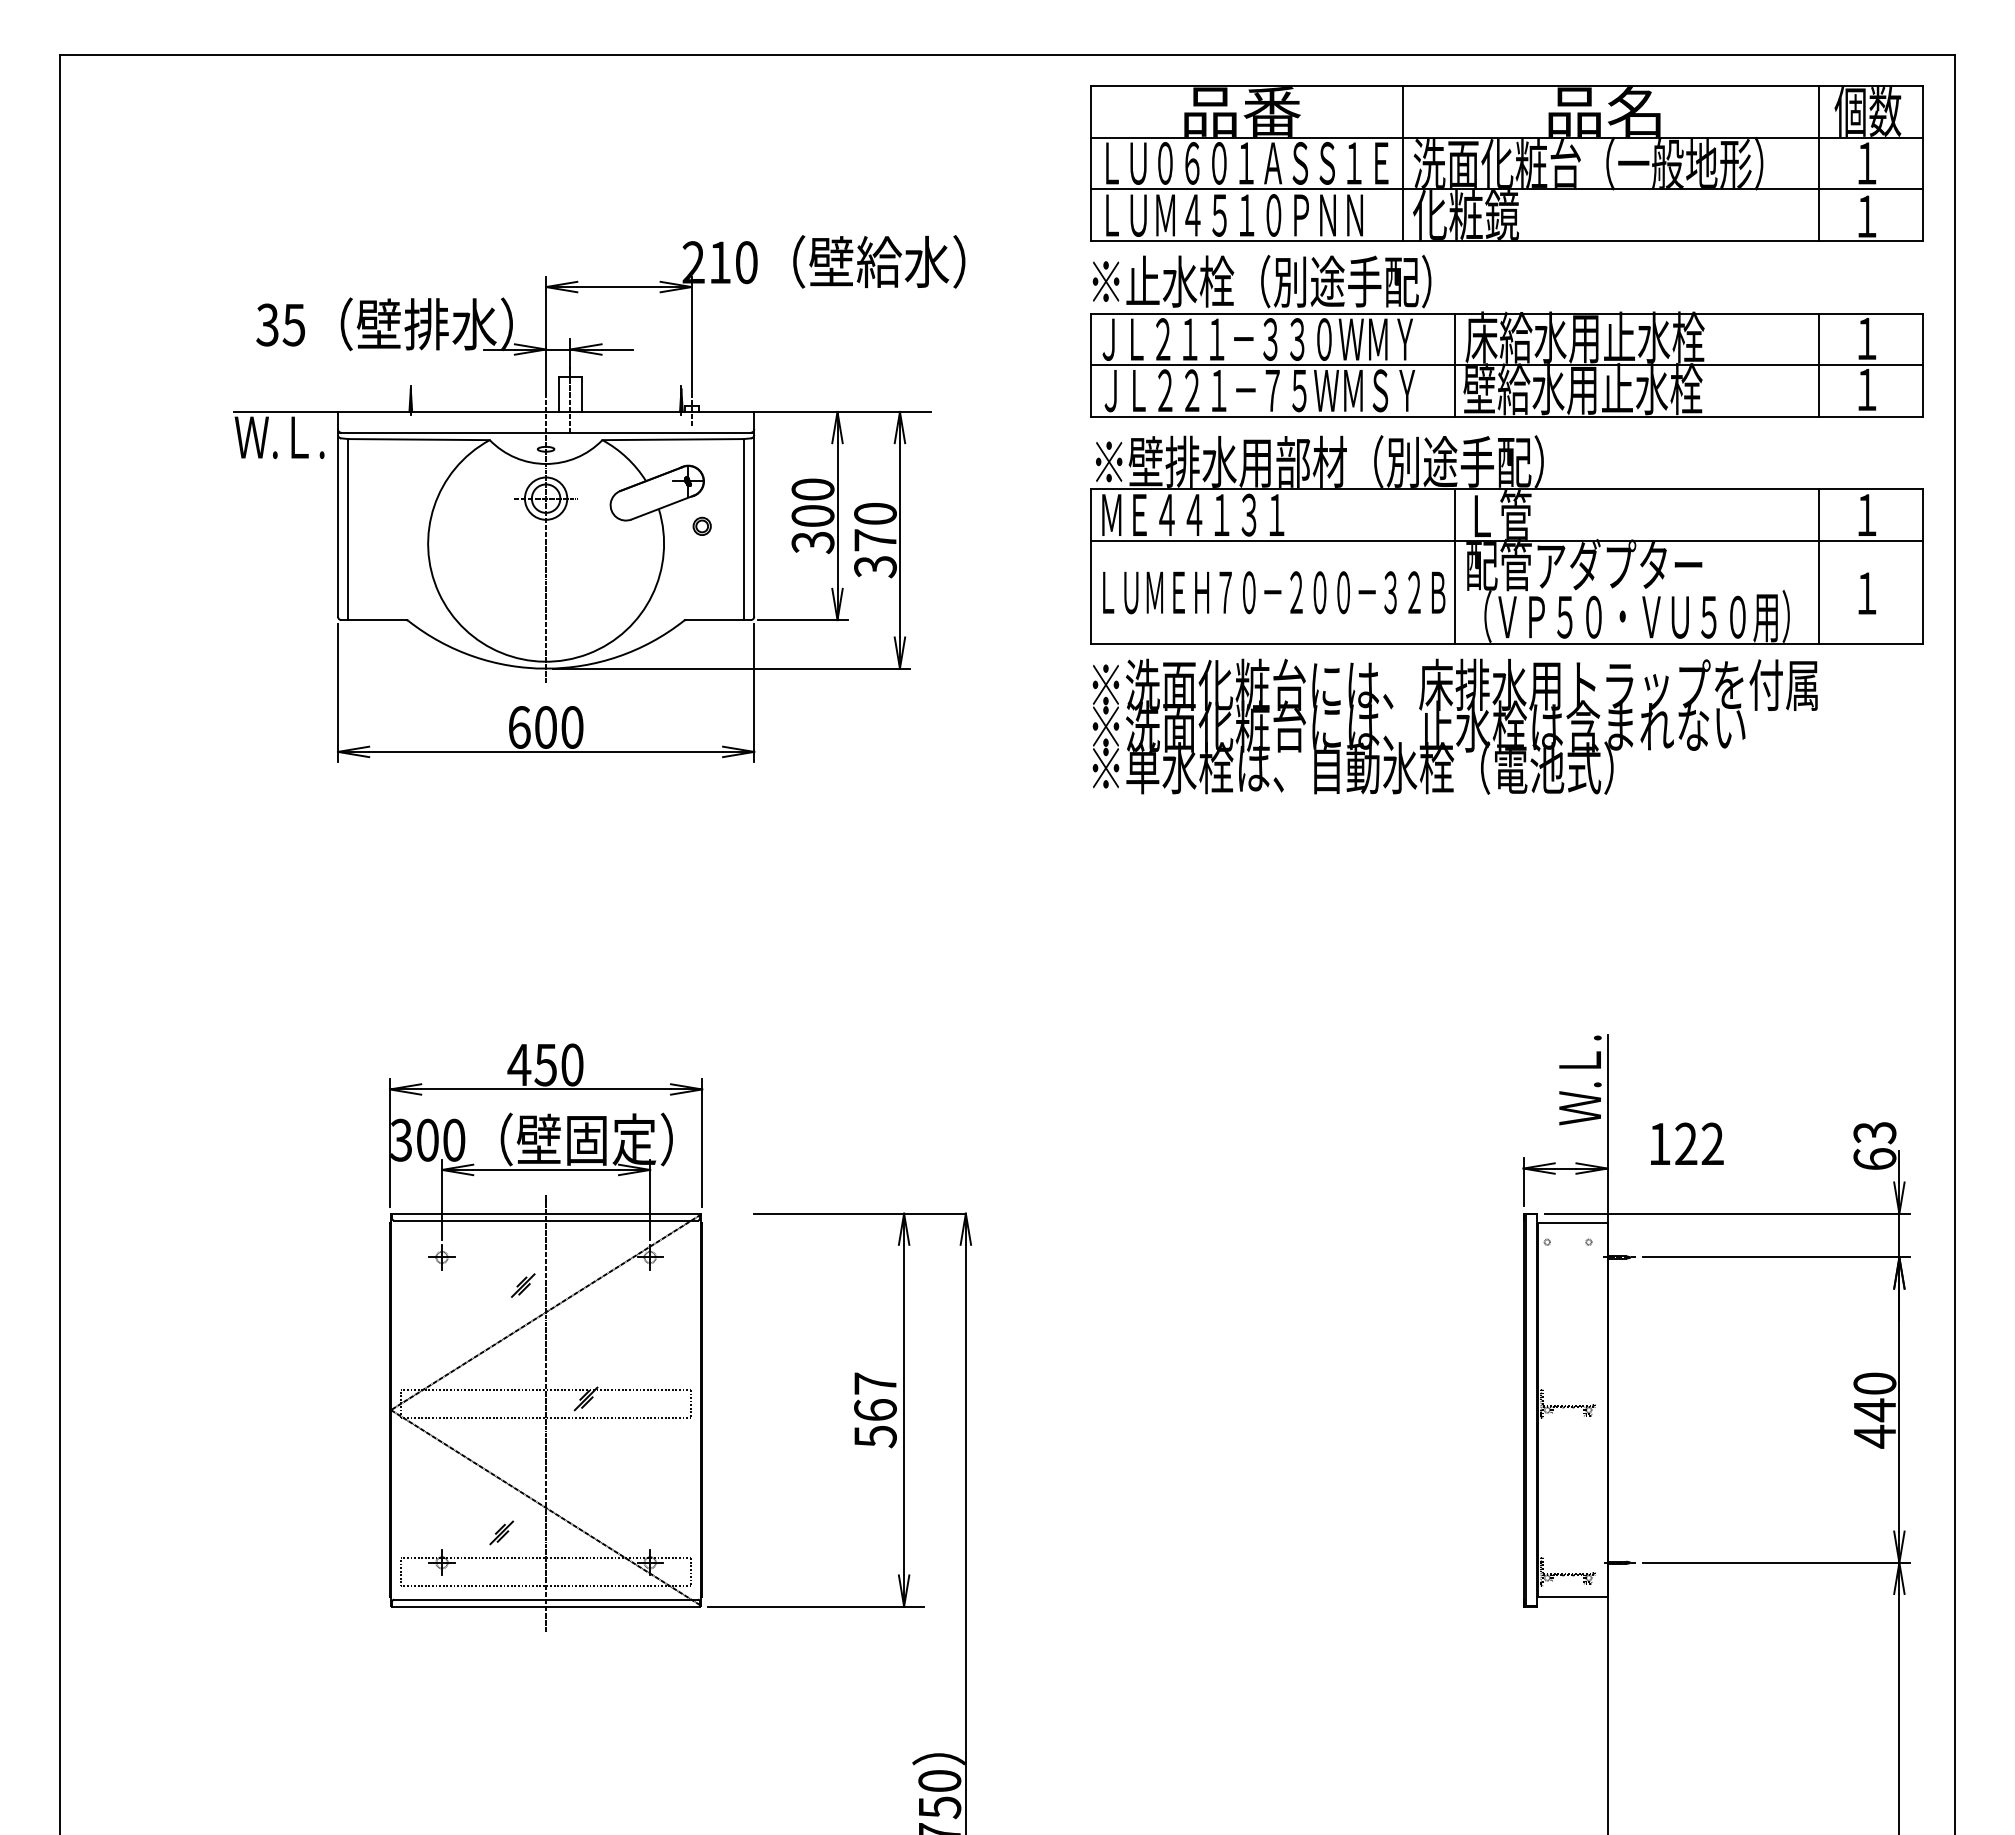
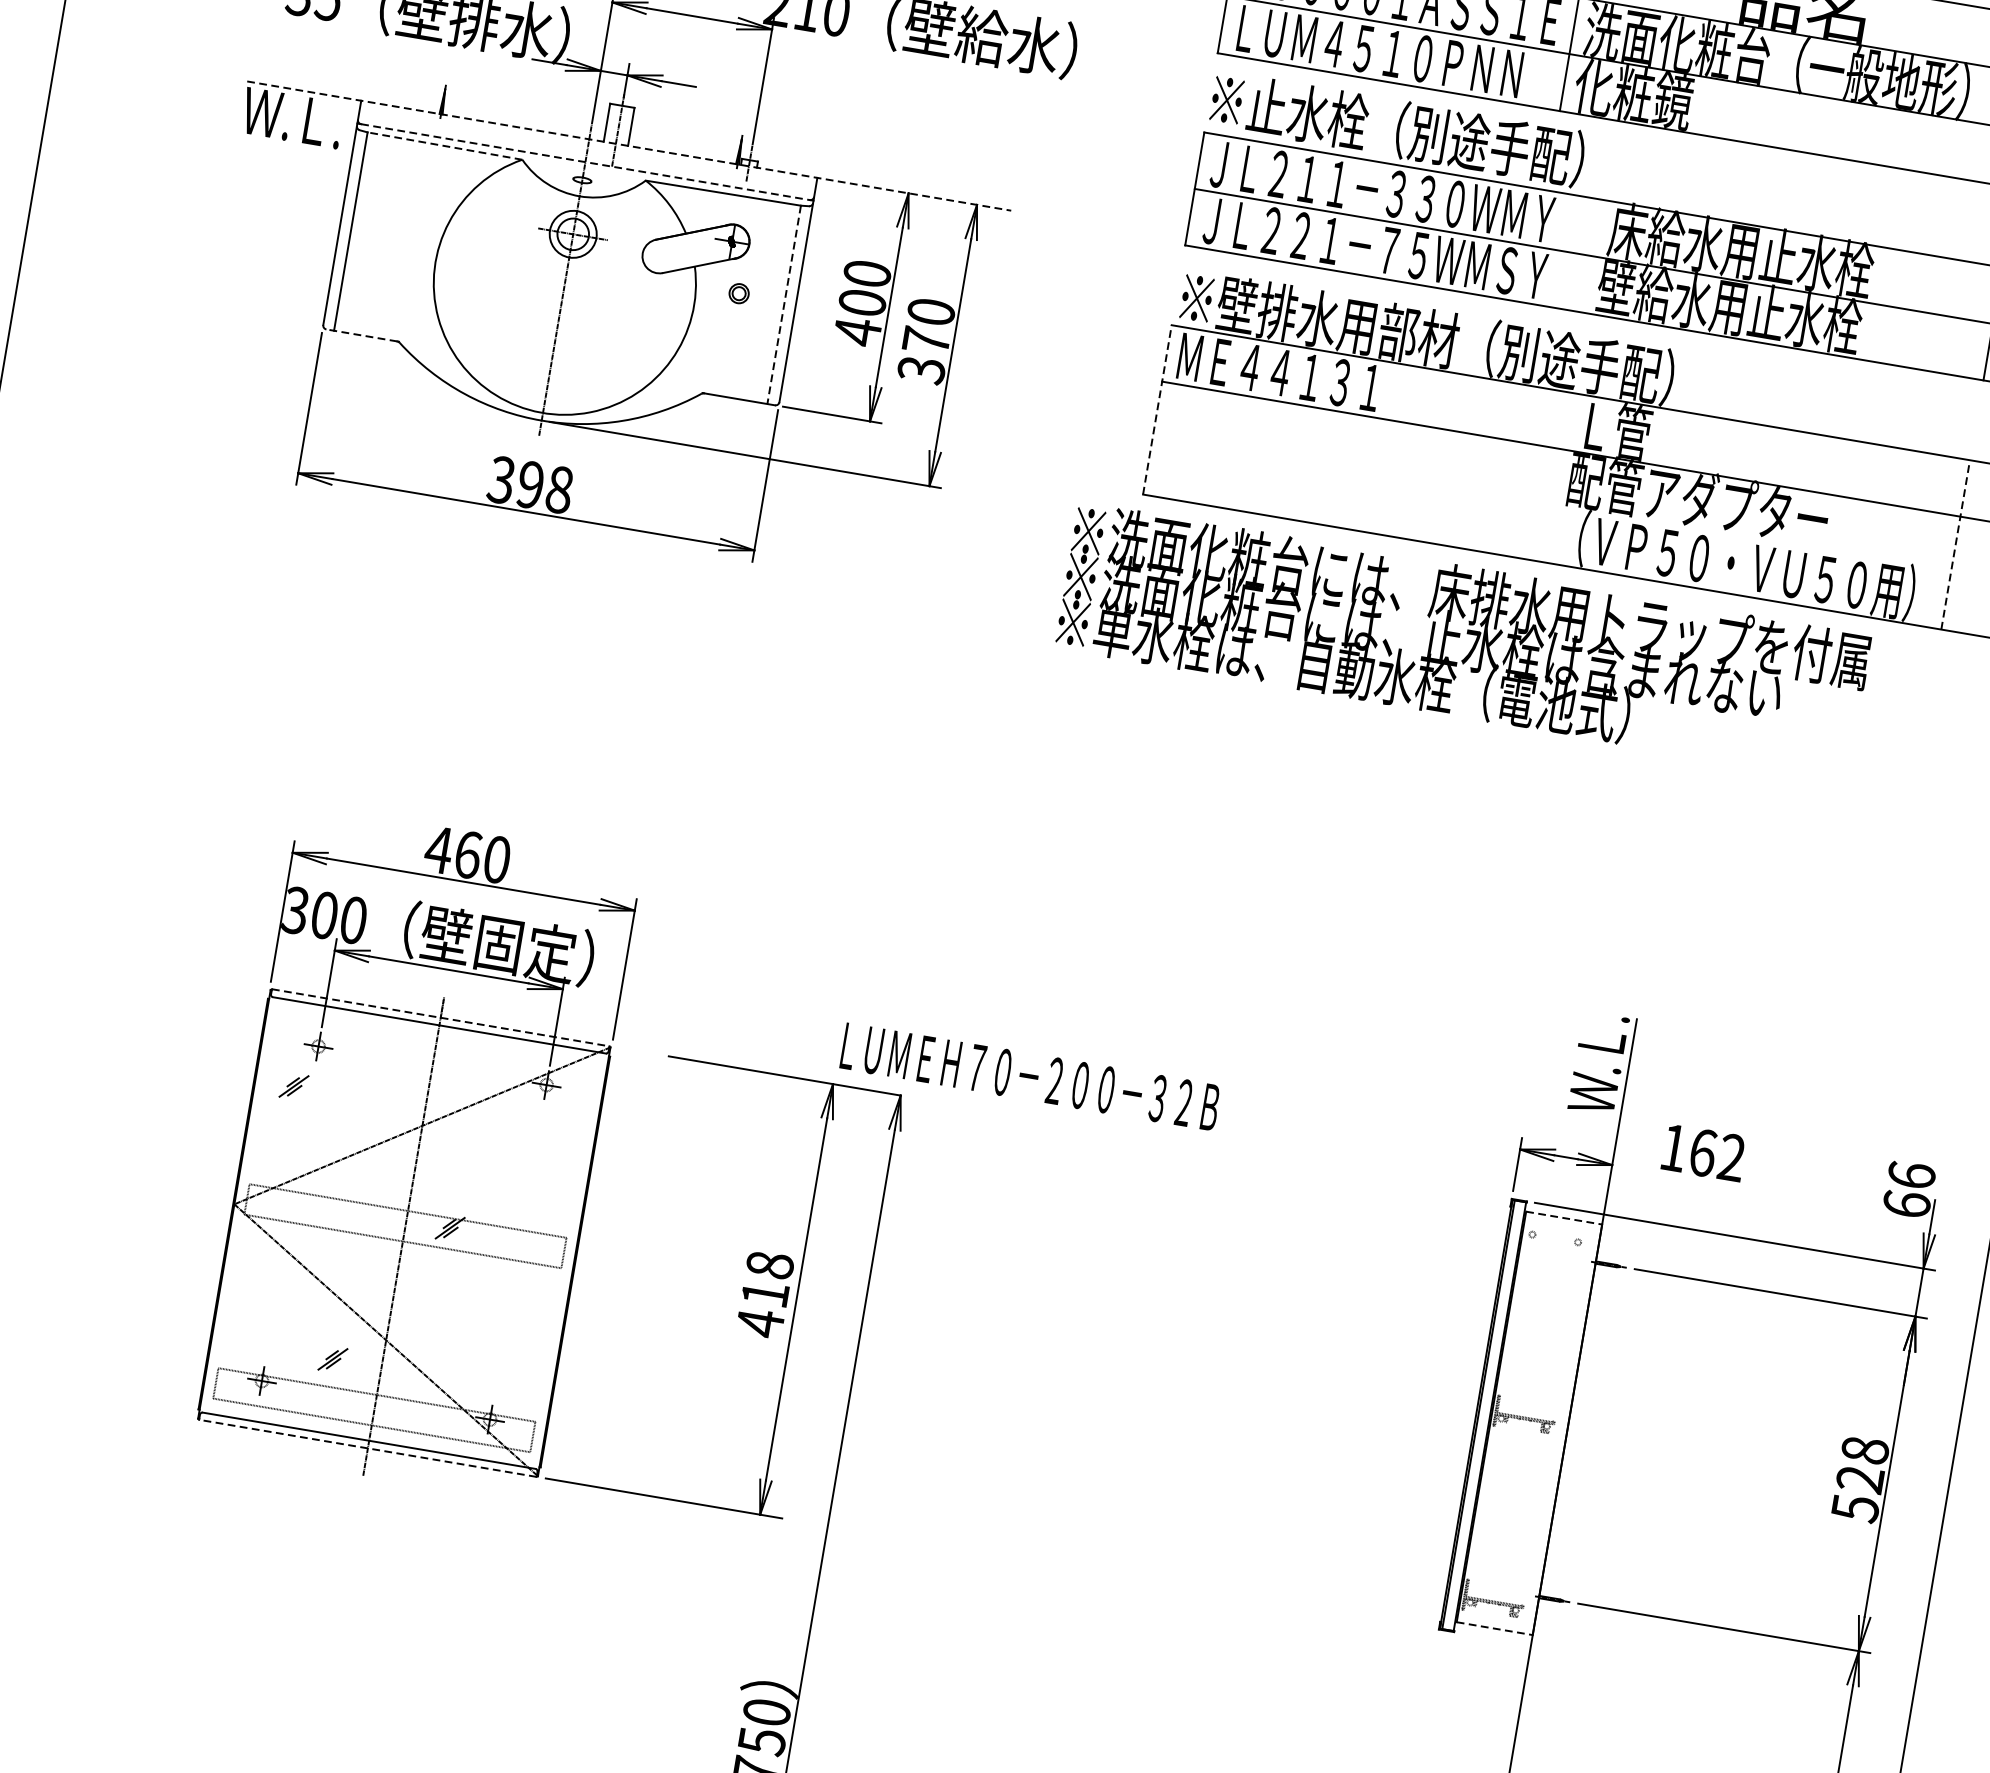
line: (1455, 364) -> (1594, 255), removed
line: (582, 411) -> (629, 145), solid -> dashed
line: (546, 432) -> (585, 161), solid -> dashed
line: (419, 439) -> (445, 146), solid -> dashed
line: (743, 529) -> (783, 304), solid -> dashed
text: (812, 542) -> (857, 331), 300 -> 400
line: (1090, 566) -> (1157, 409), solid -> dashed
line: (1455, 566) -> (1557, 477), removed
line: (1819, 566) -> (1955, 544), solid -> dashed
text: (1274, 592) -> (1030, 1076), moved
line: (373, 620) -> (361, 335), solid -> dashed
text: (1454, 726) -> (1462, 641), moved
text: (545, 727) -> (530, 484), 600 -> 398
text: (545, 1064) -> (467, 854), 450 -> 460
text: (1874, 1132) -> (1911, 1175), 63 -> 66
text: (1686, 1143) -> (1703, 1152), 122 -> 162
line: (546, 1213) -> (441, 1017), solid -> dashed
line: (1572, 1222) -> (1563, 1217), solid -> dashed
part: (523, 1285) -> (294, 1086), moved
text: (875, 1410) -> (765, 1294), 567 -> 418
text: (1874, 1410) -> (1859, 1479), 440 -> 528
line: (1572, 1597) -> (1494, 1628), solid -> dashed
line: (545, 1606) -> (367, 1448), solid -> dashed

